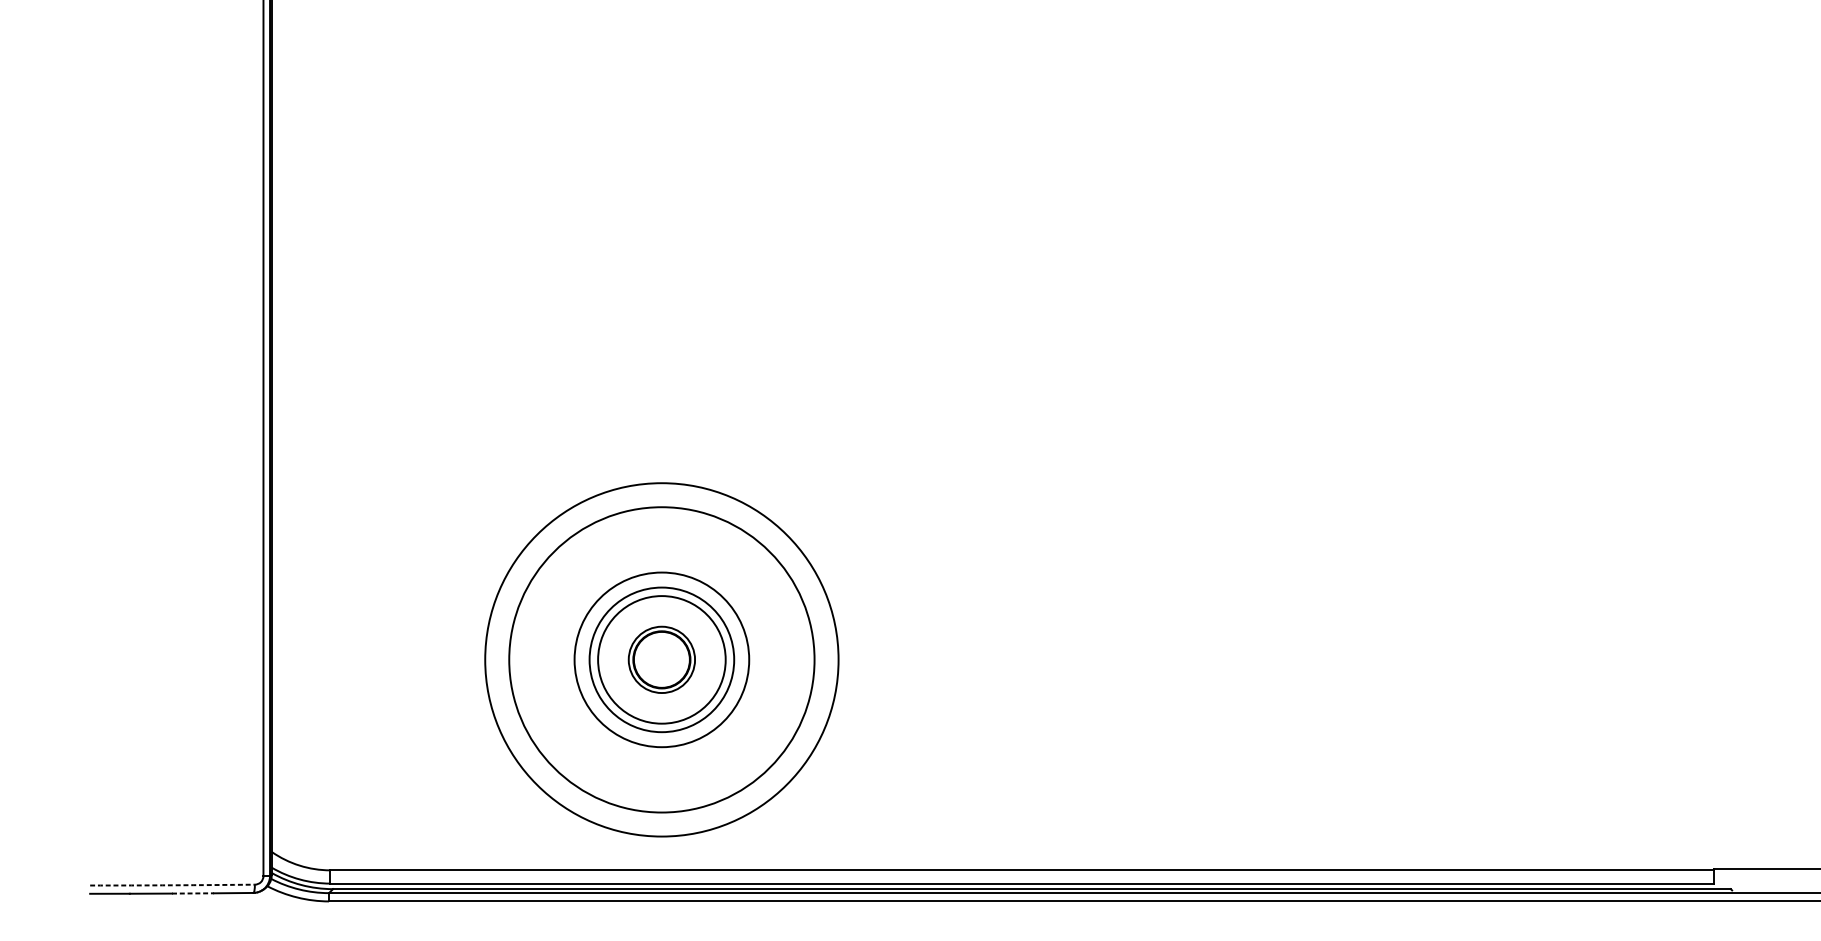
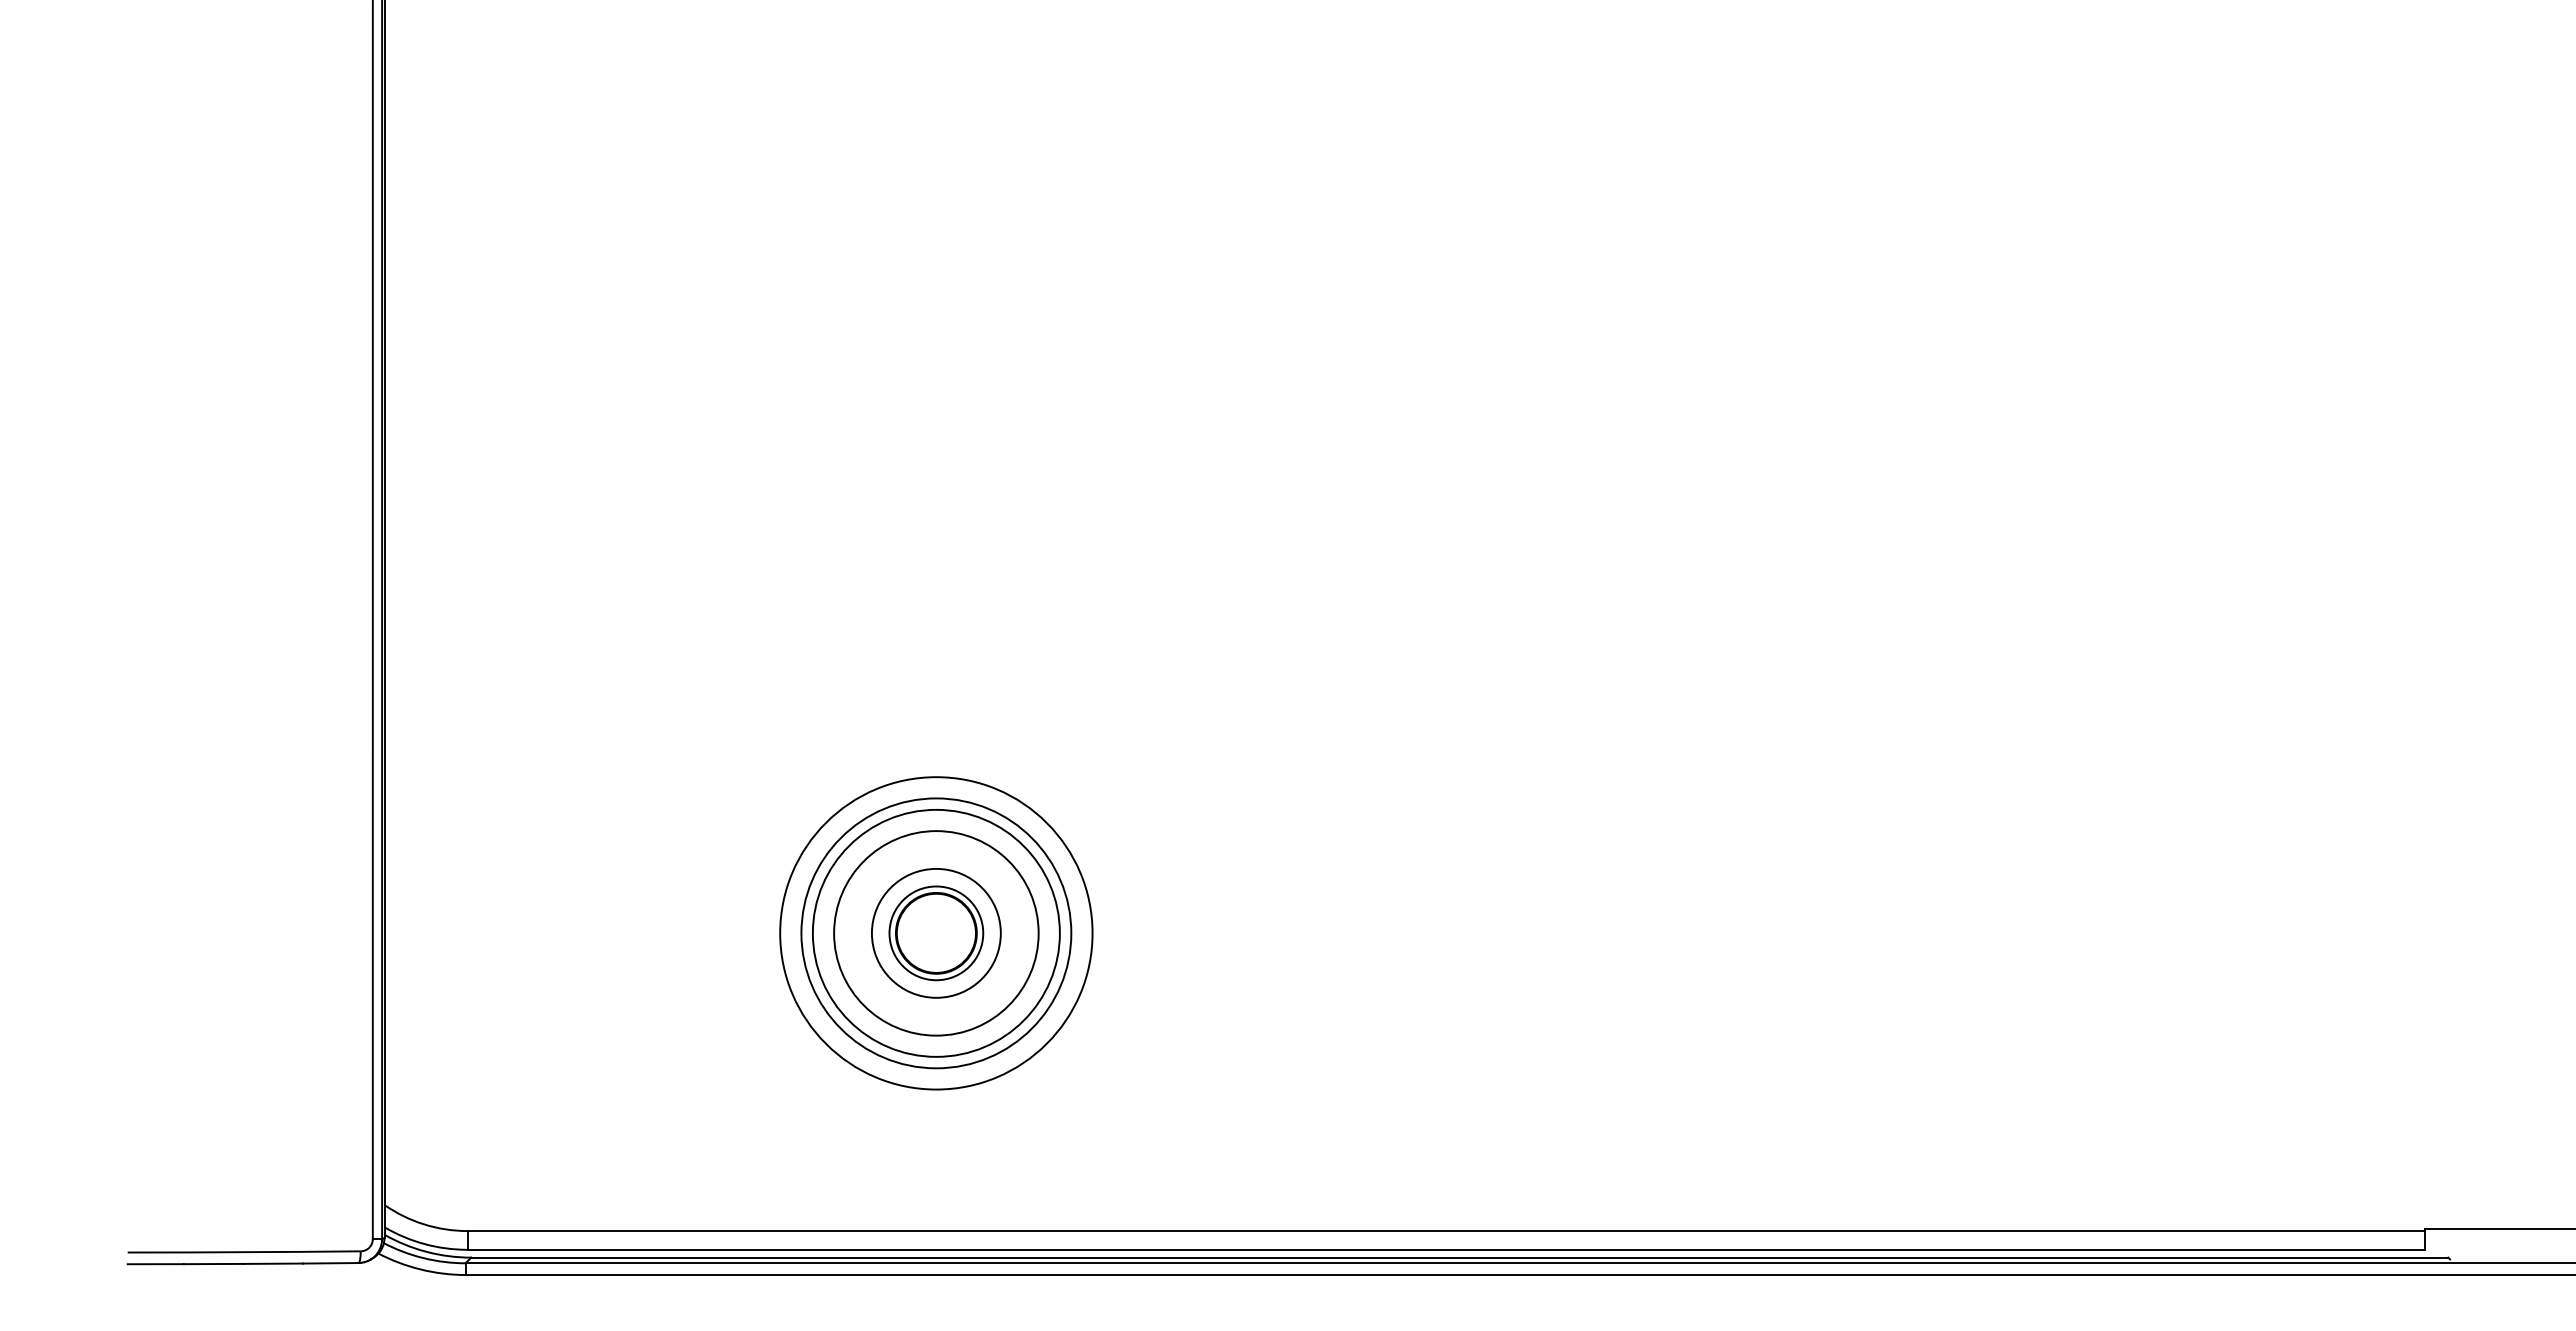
circle: (661, 659) -> (935, 932), size x0.71
circle: (661, 659) -> (936, 933), size x0.62
circle: (661, 659) -> (936, 933), size x0.62
arc: (172, 885) -> (244, 1252), dashed -> solid
line: (193, 893) -> (273, 1263), dashed -> solid

